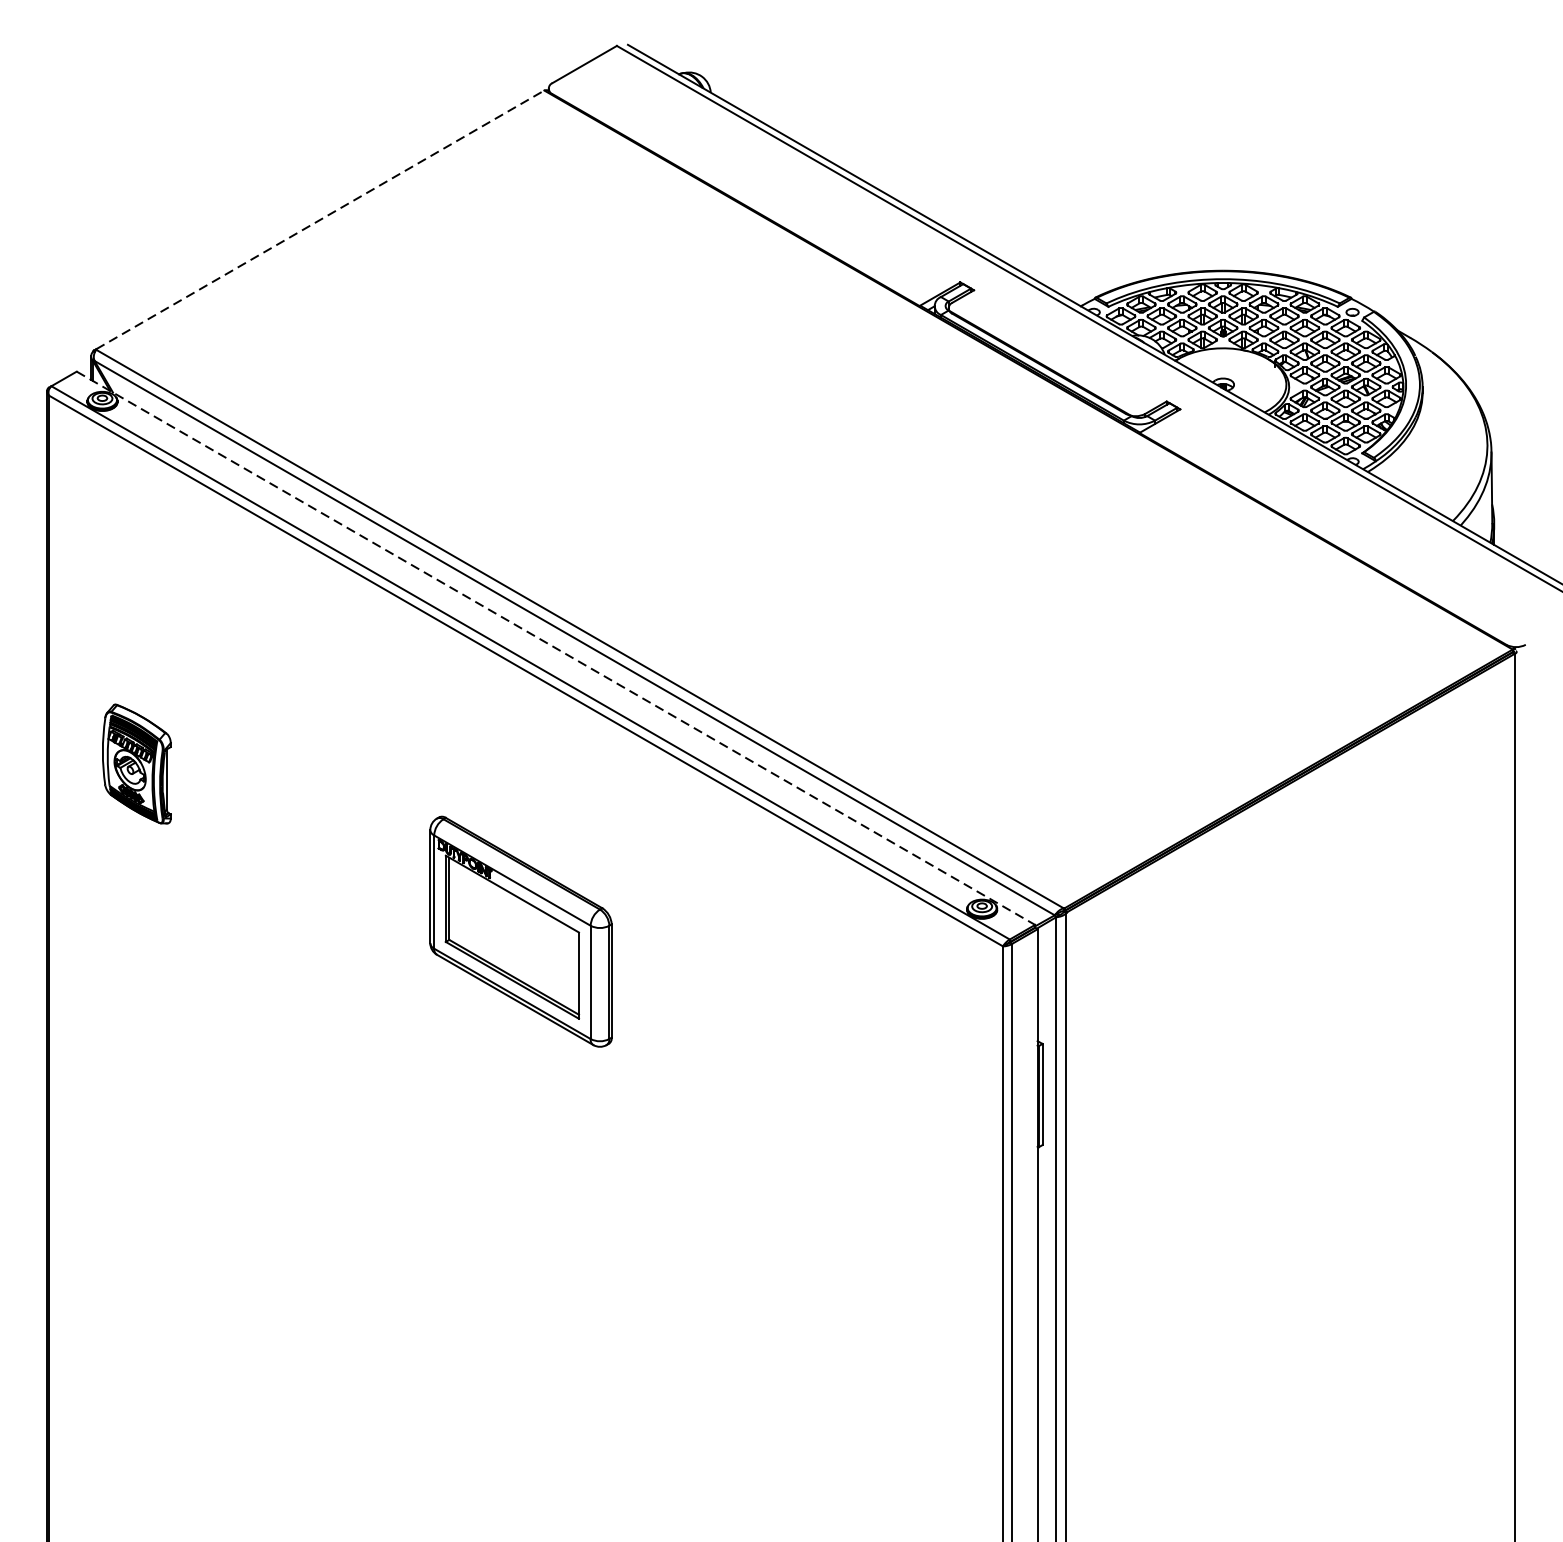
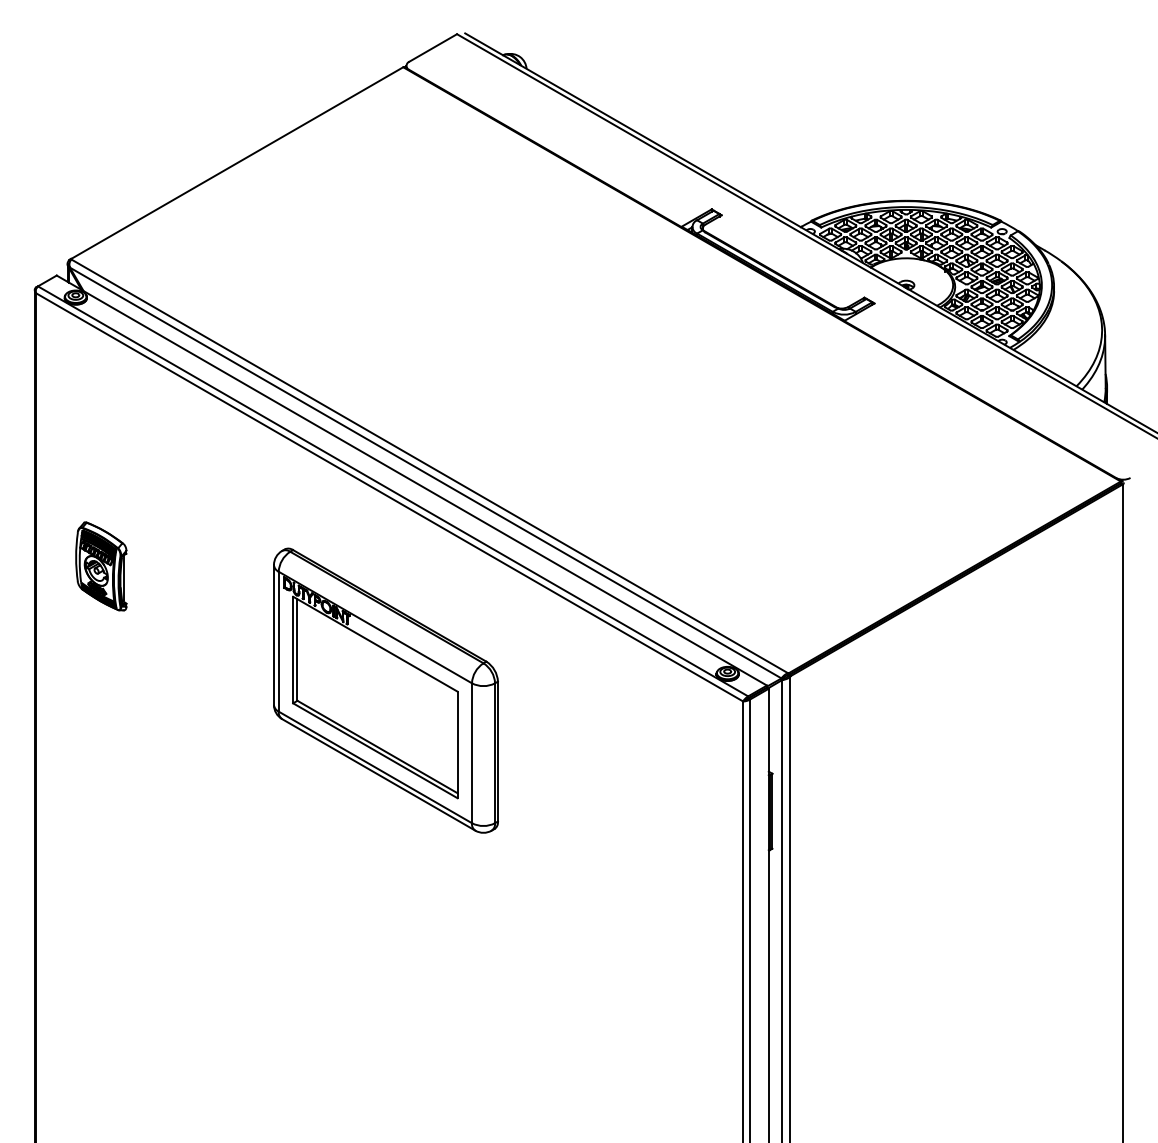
line: (320, 220) -> (237, 163), dashed -> solid
line: (556, 648) -> (412, 480), dashed -> solid
part: (520, 931) -> (385, 690), size x1.67

